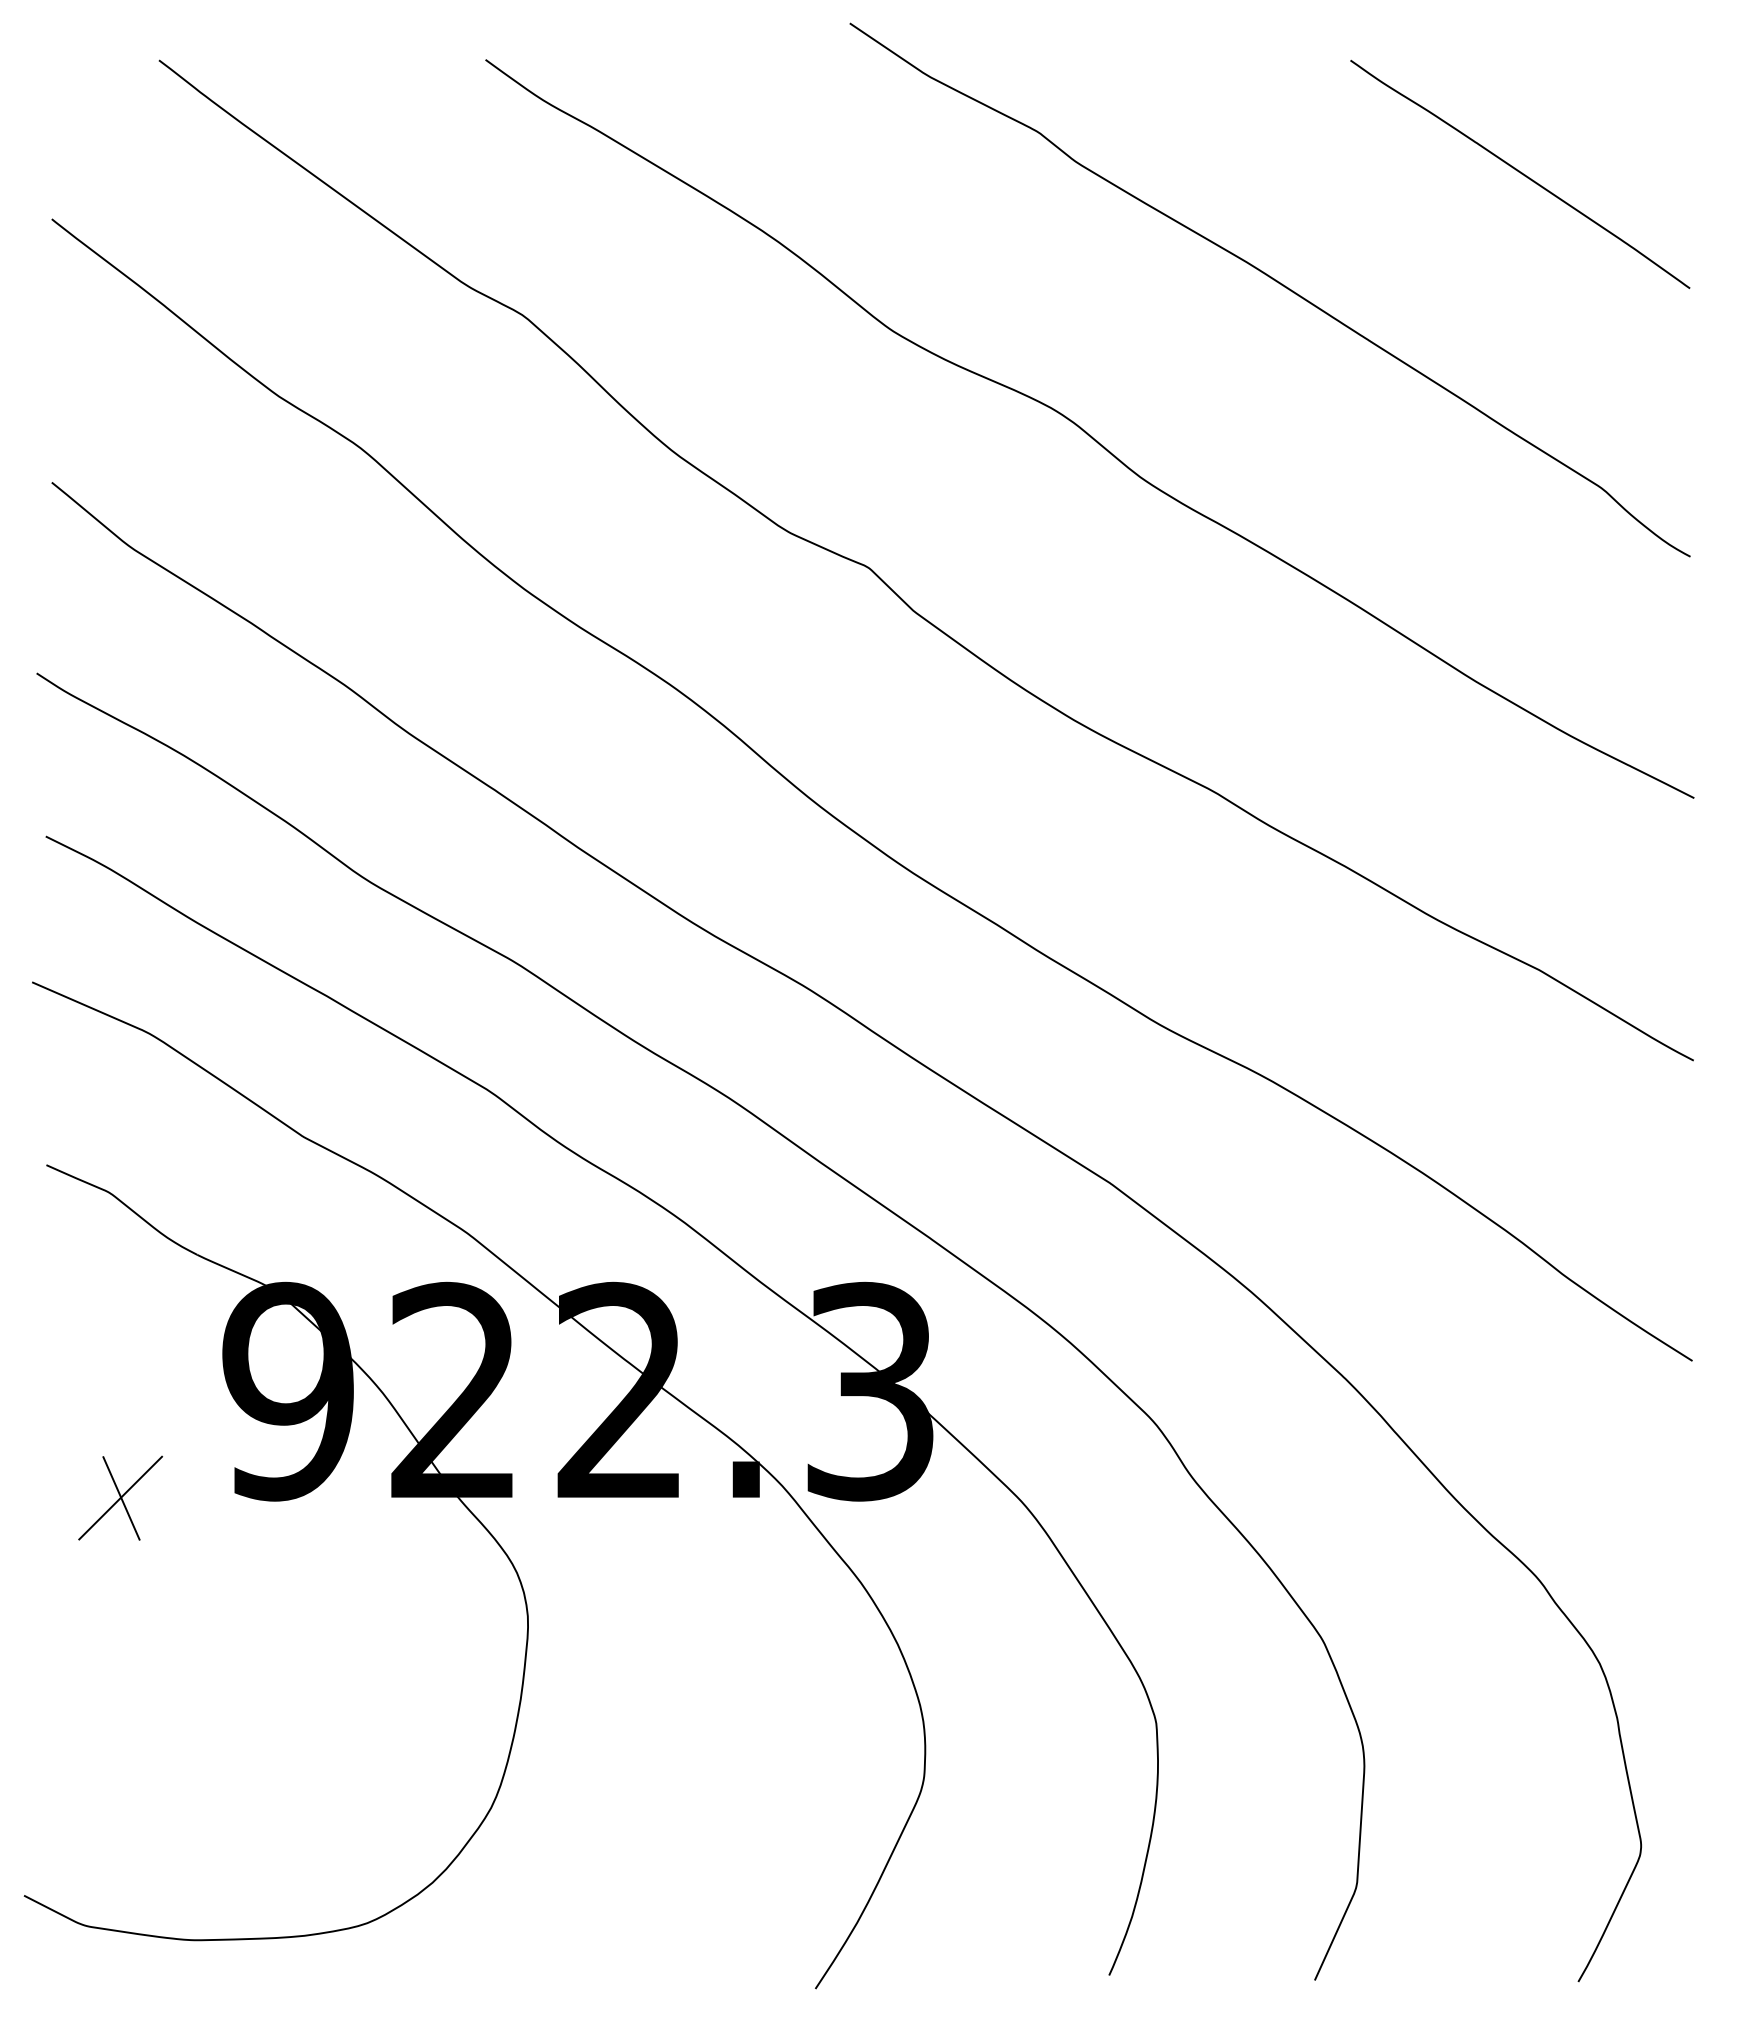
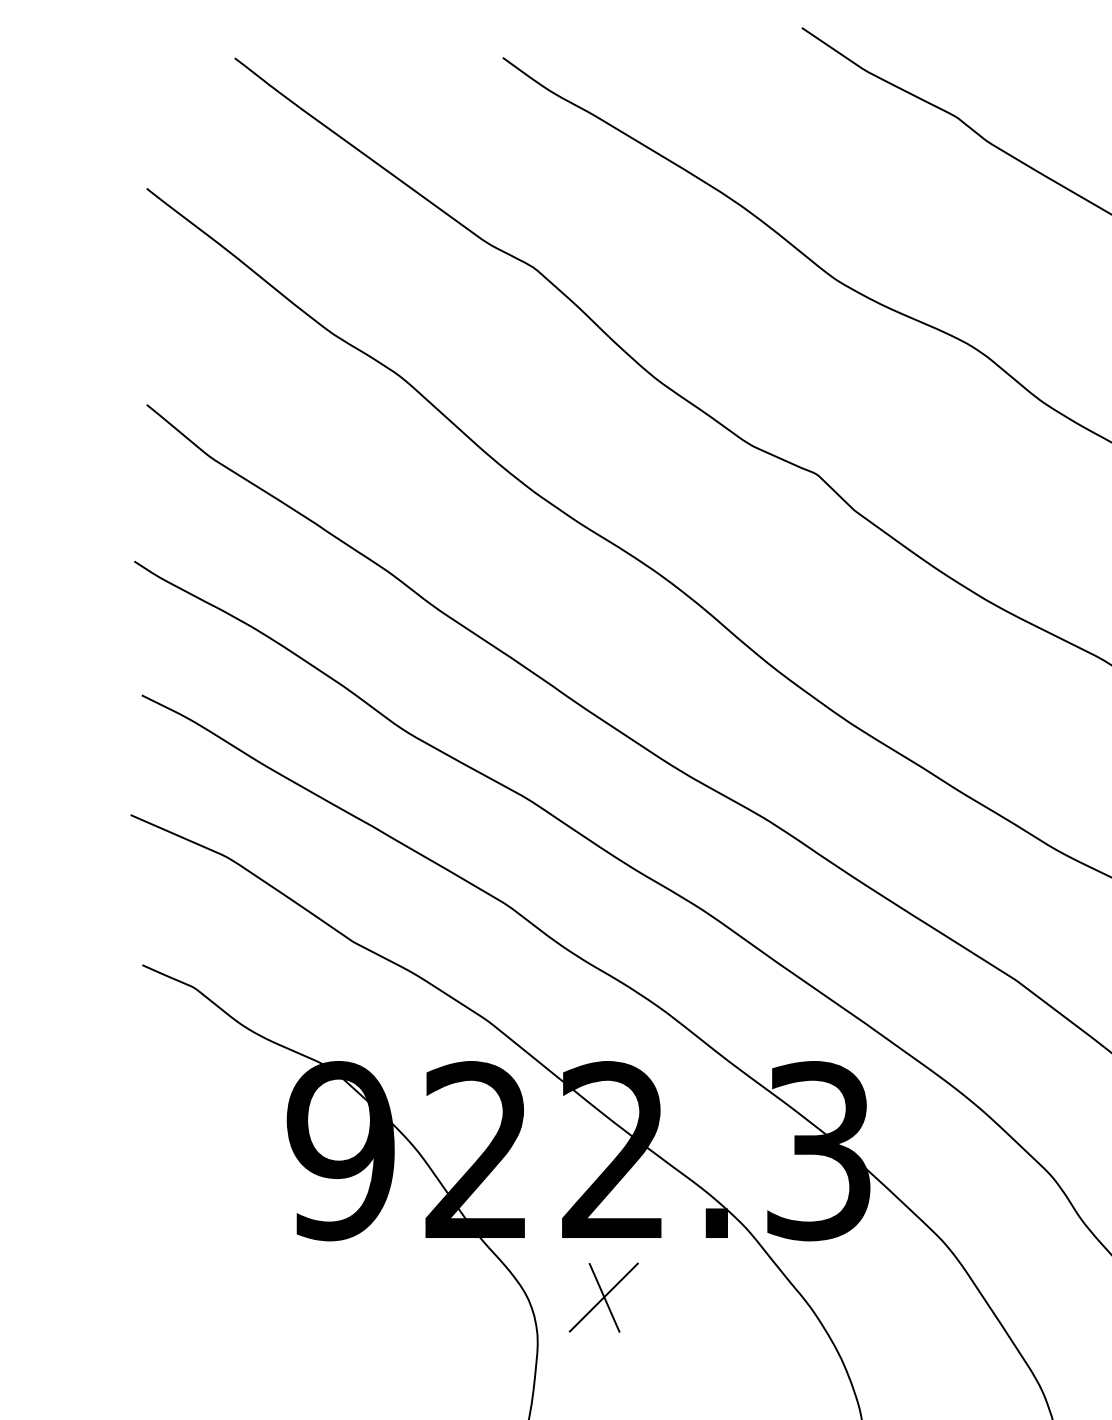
part: (120, 1497) -> (603, 1297), moved

